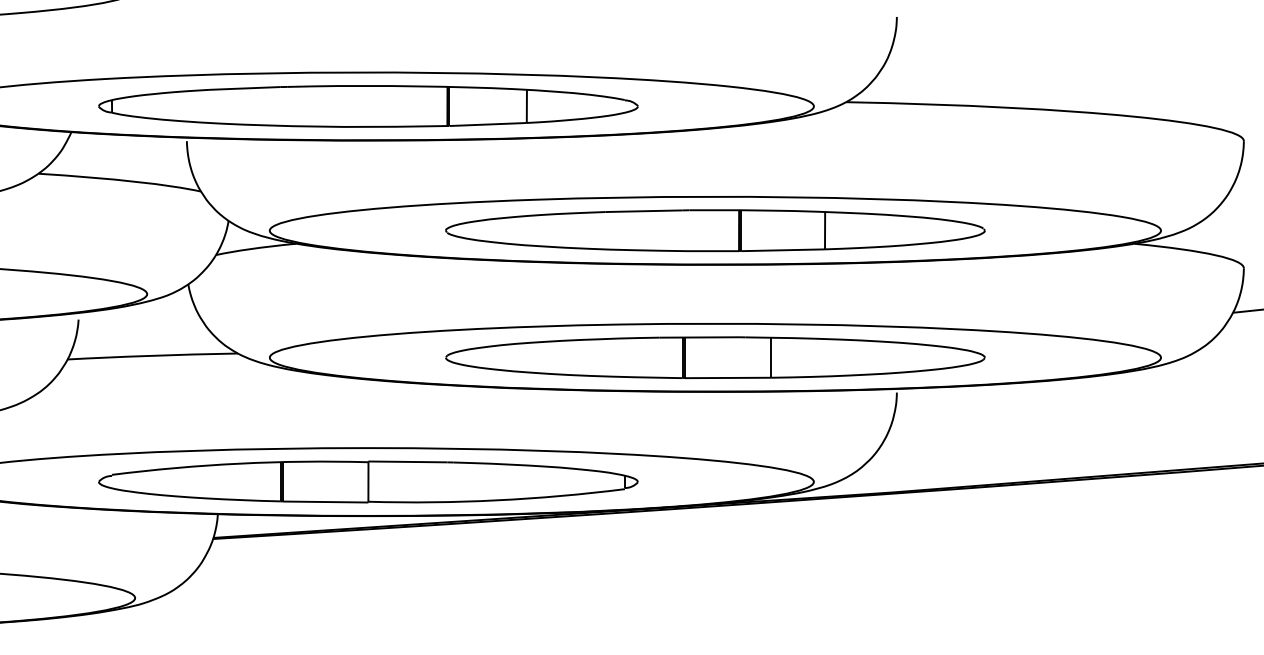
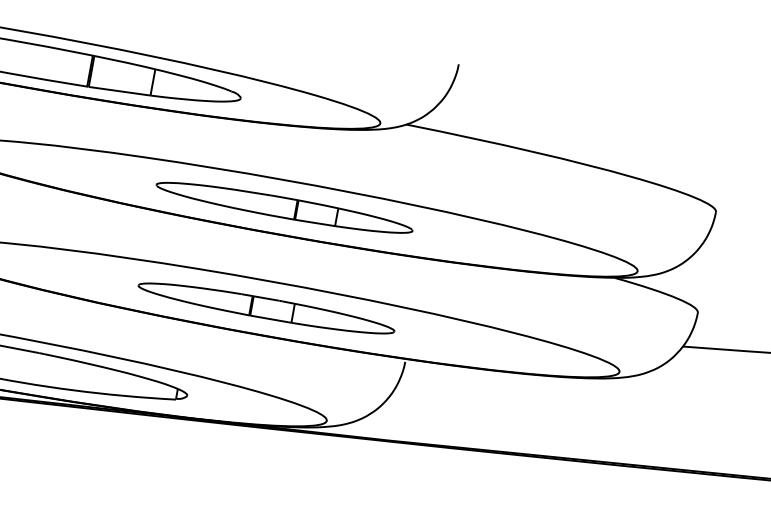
part: (715, 230) -> (284, 207), size x0.6
part: (715, 357) -> (266, 308), size x0.6

